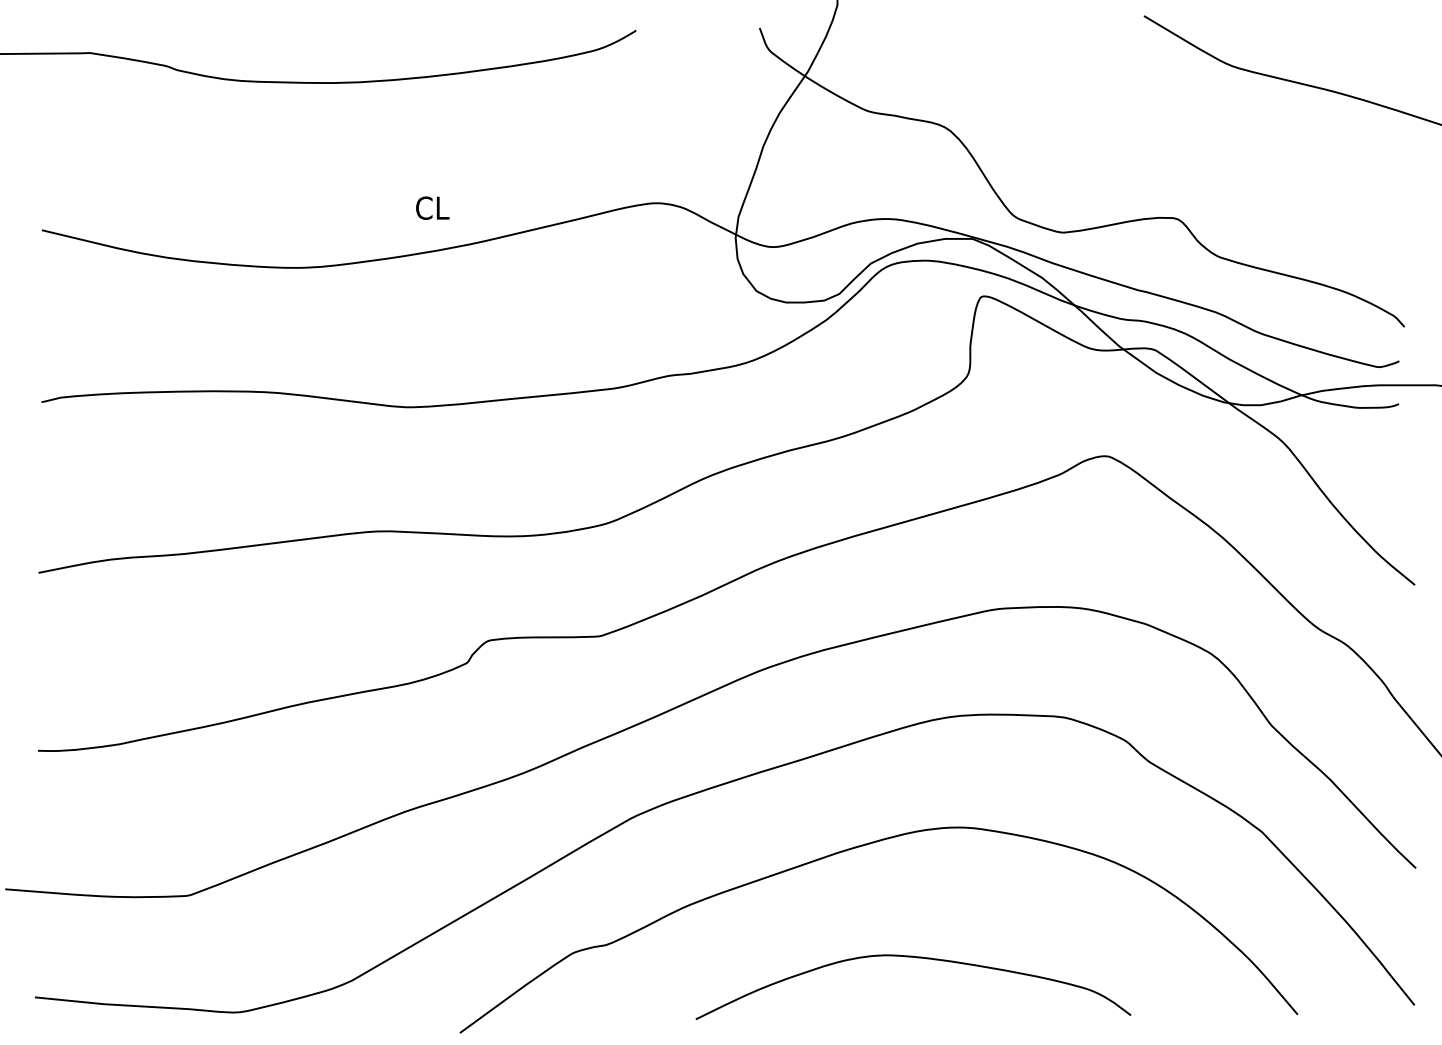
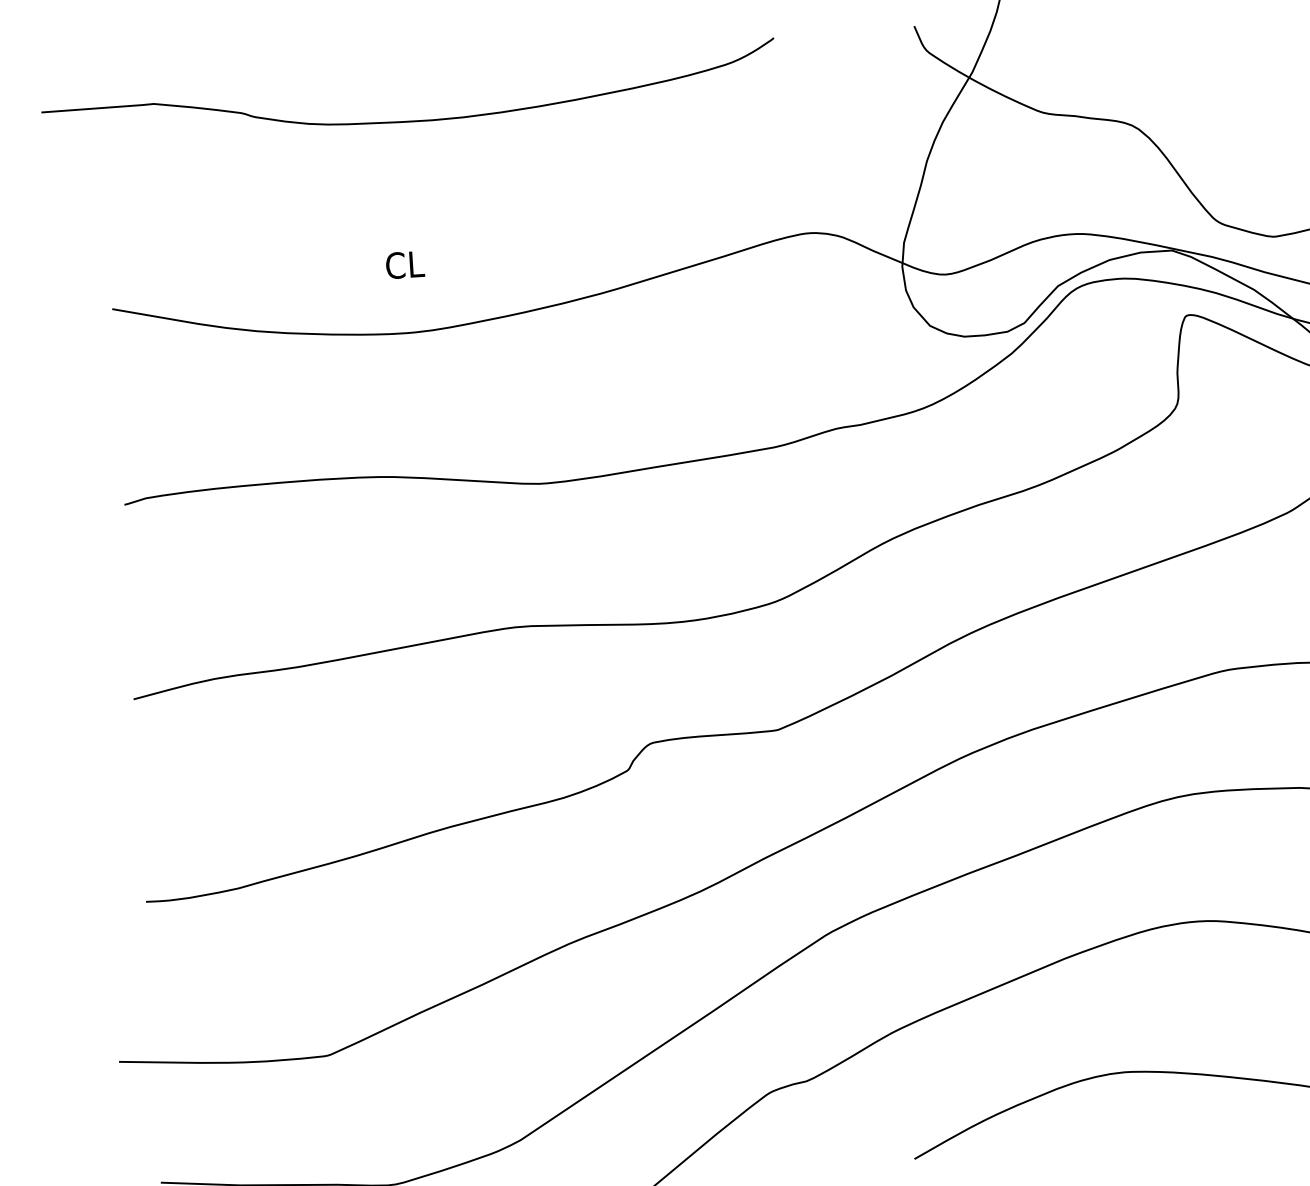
text: (432, 207) -> (404, 264), moved

